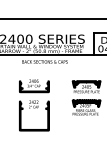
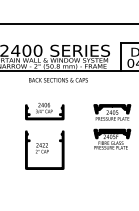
text: (34, 104) -> (42, 148), moved

